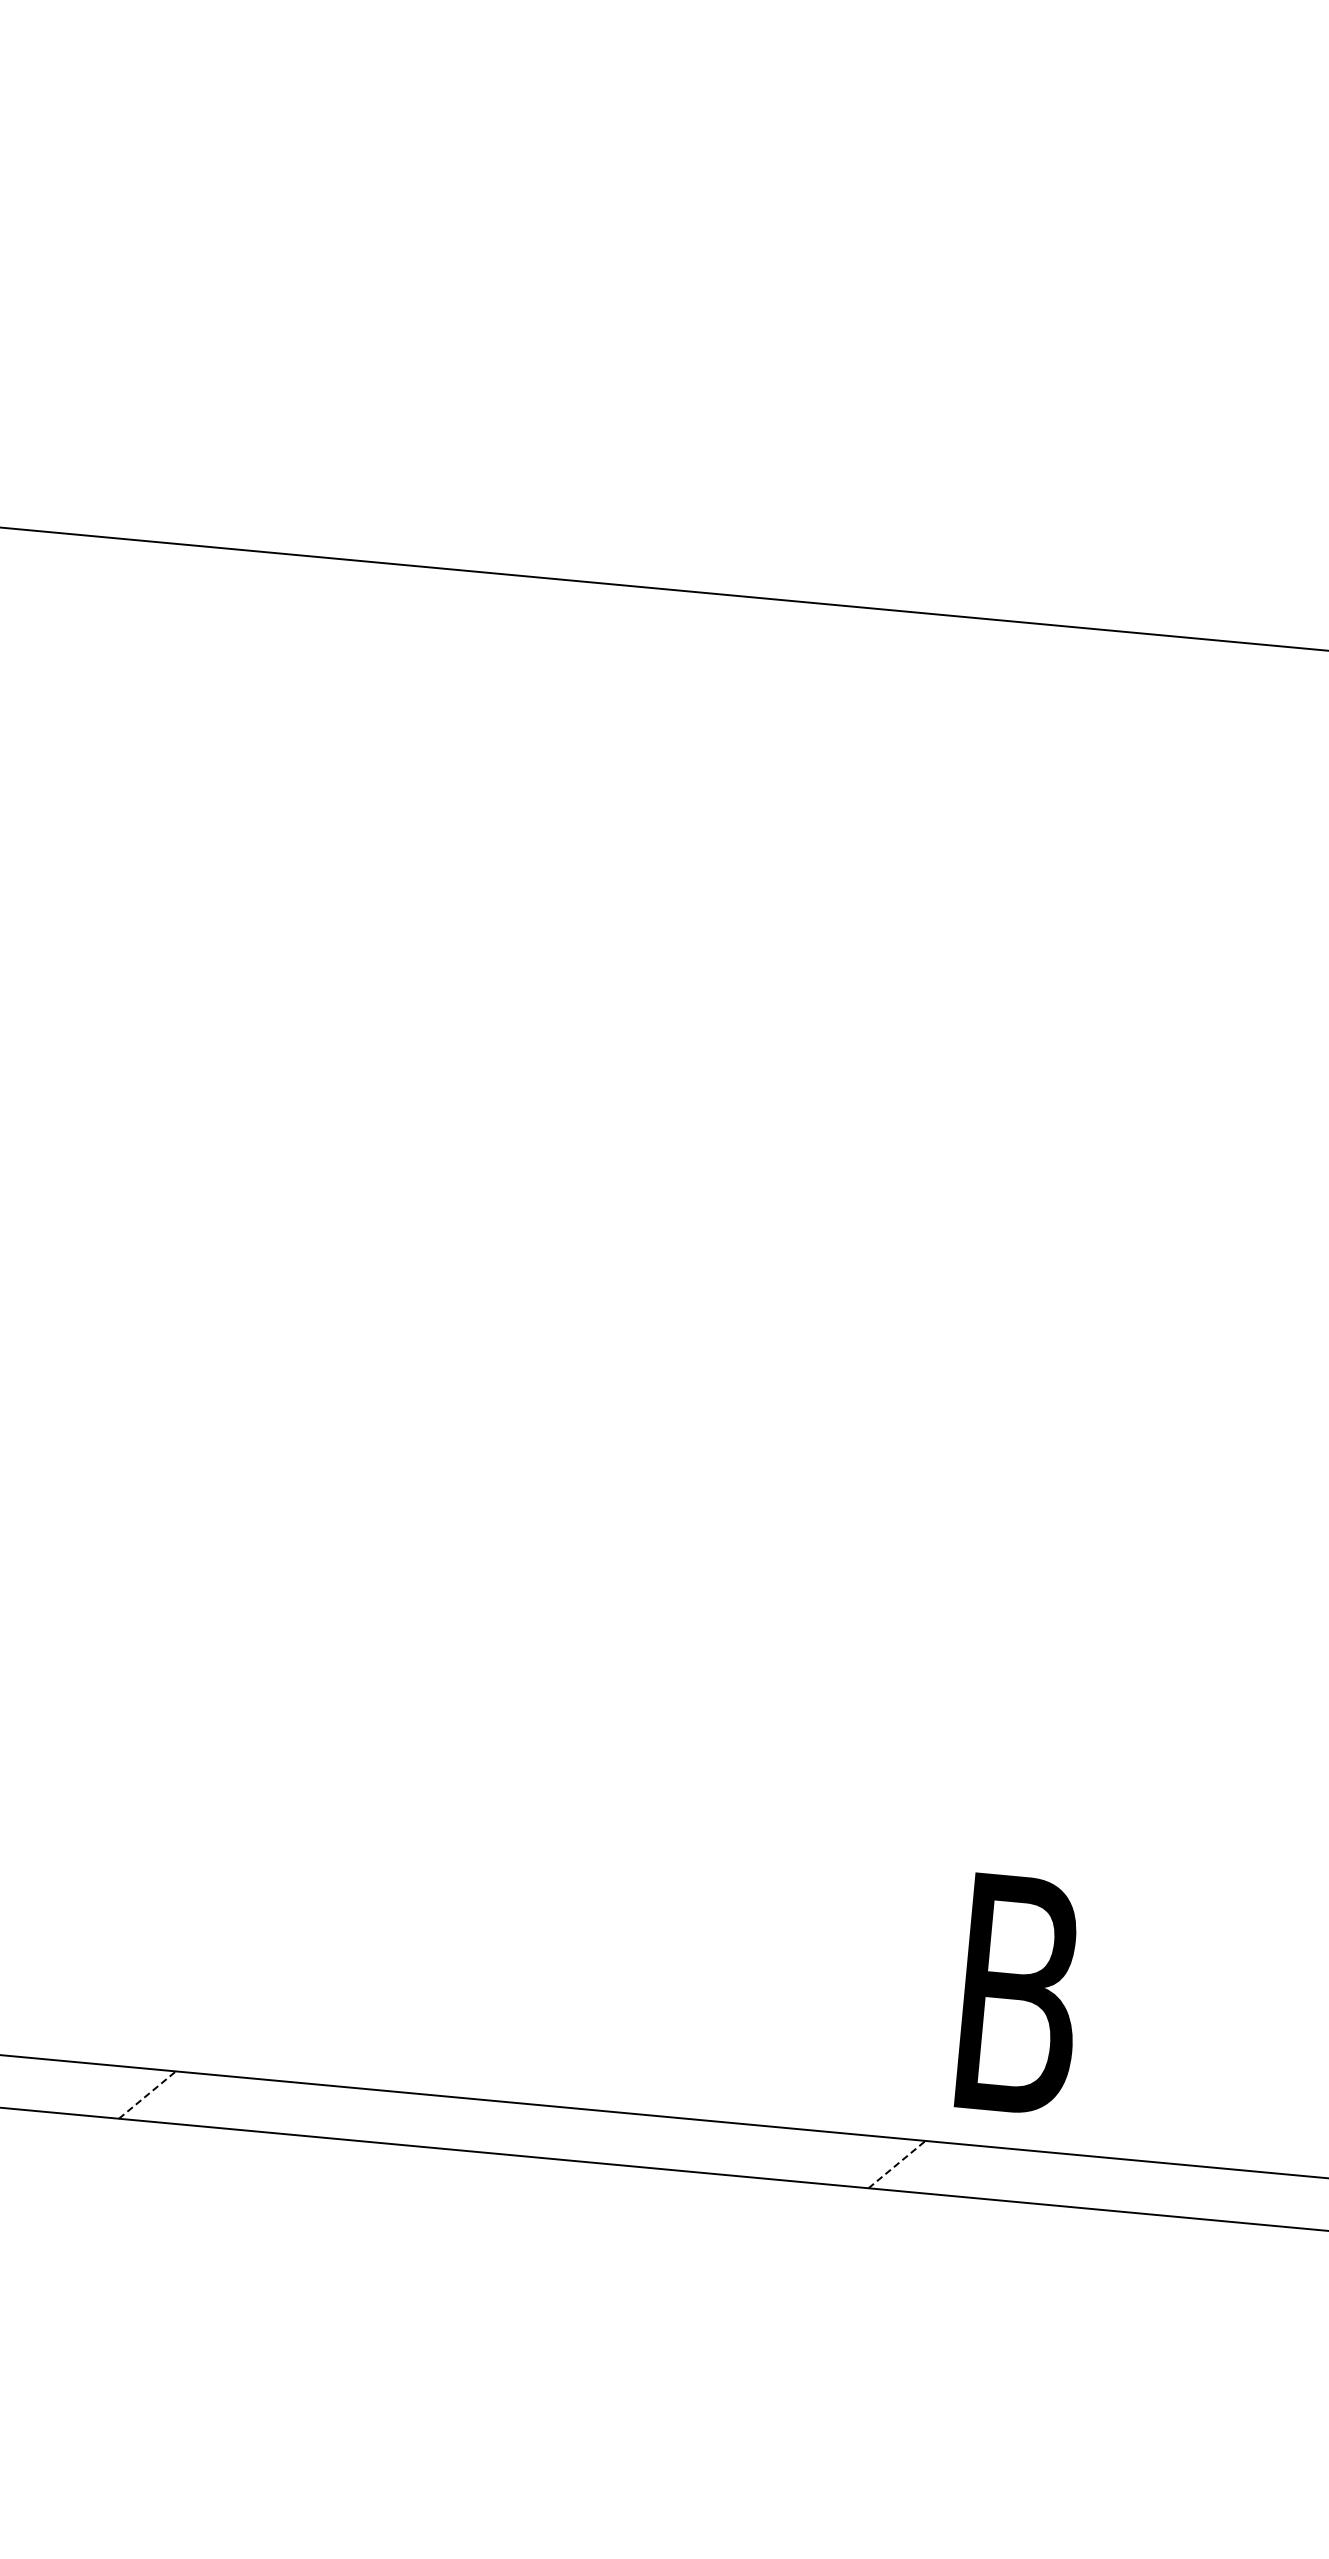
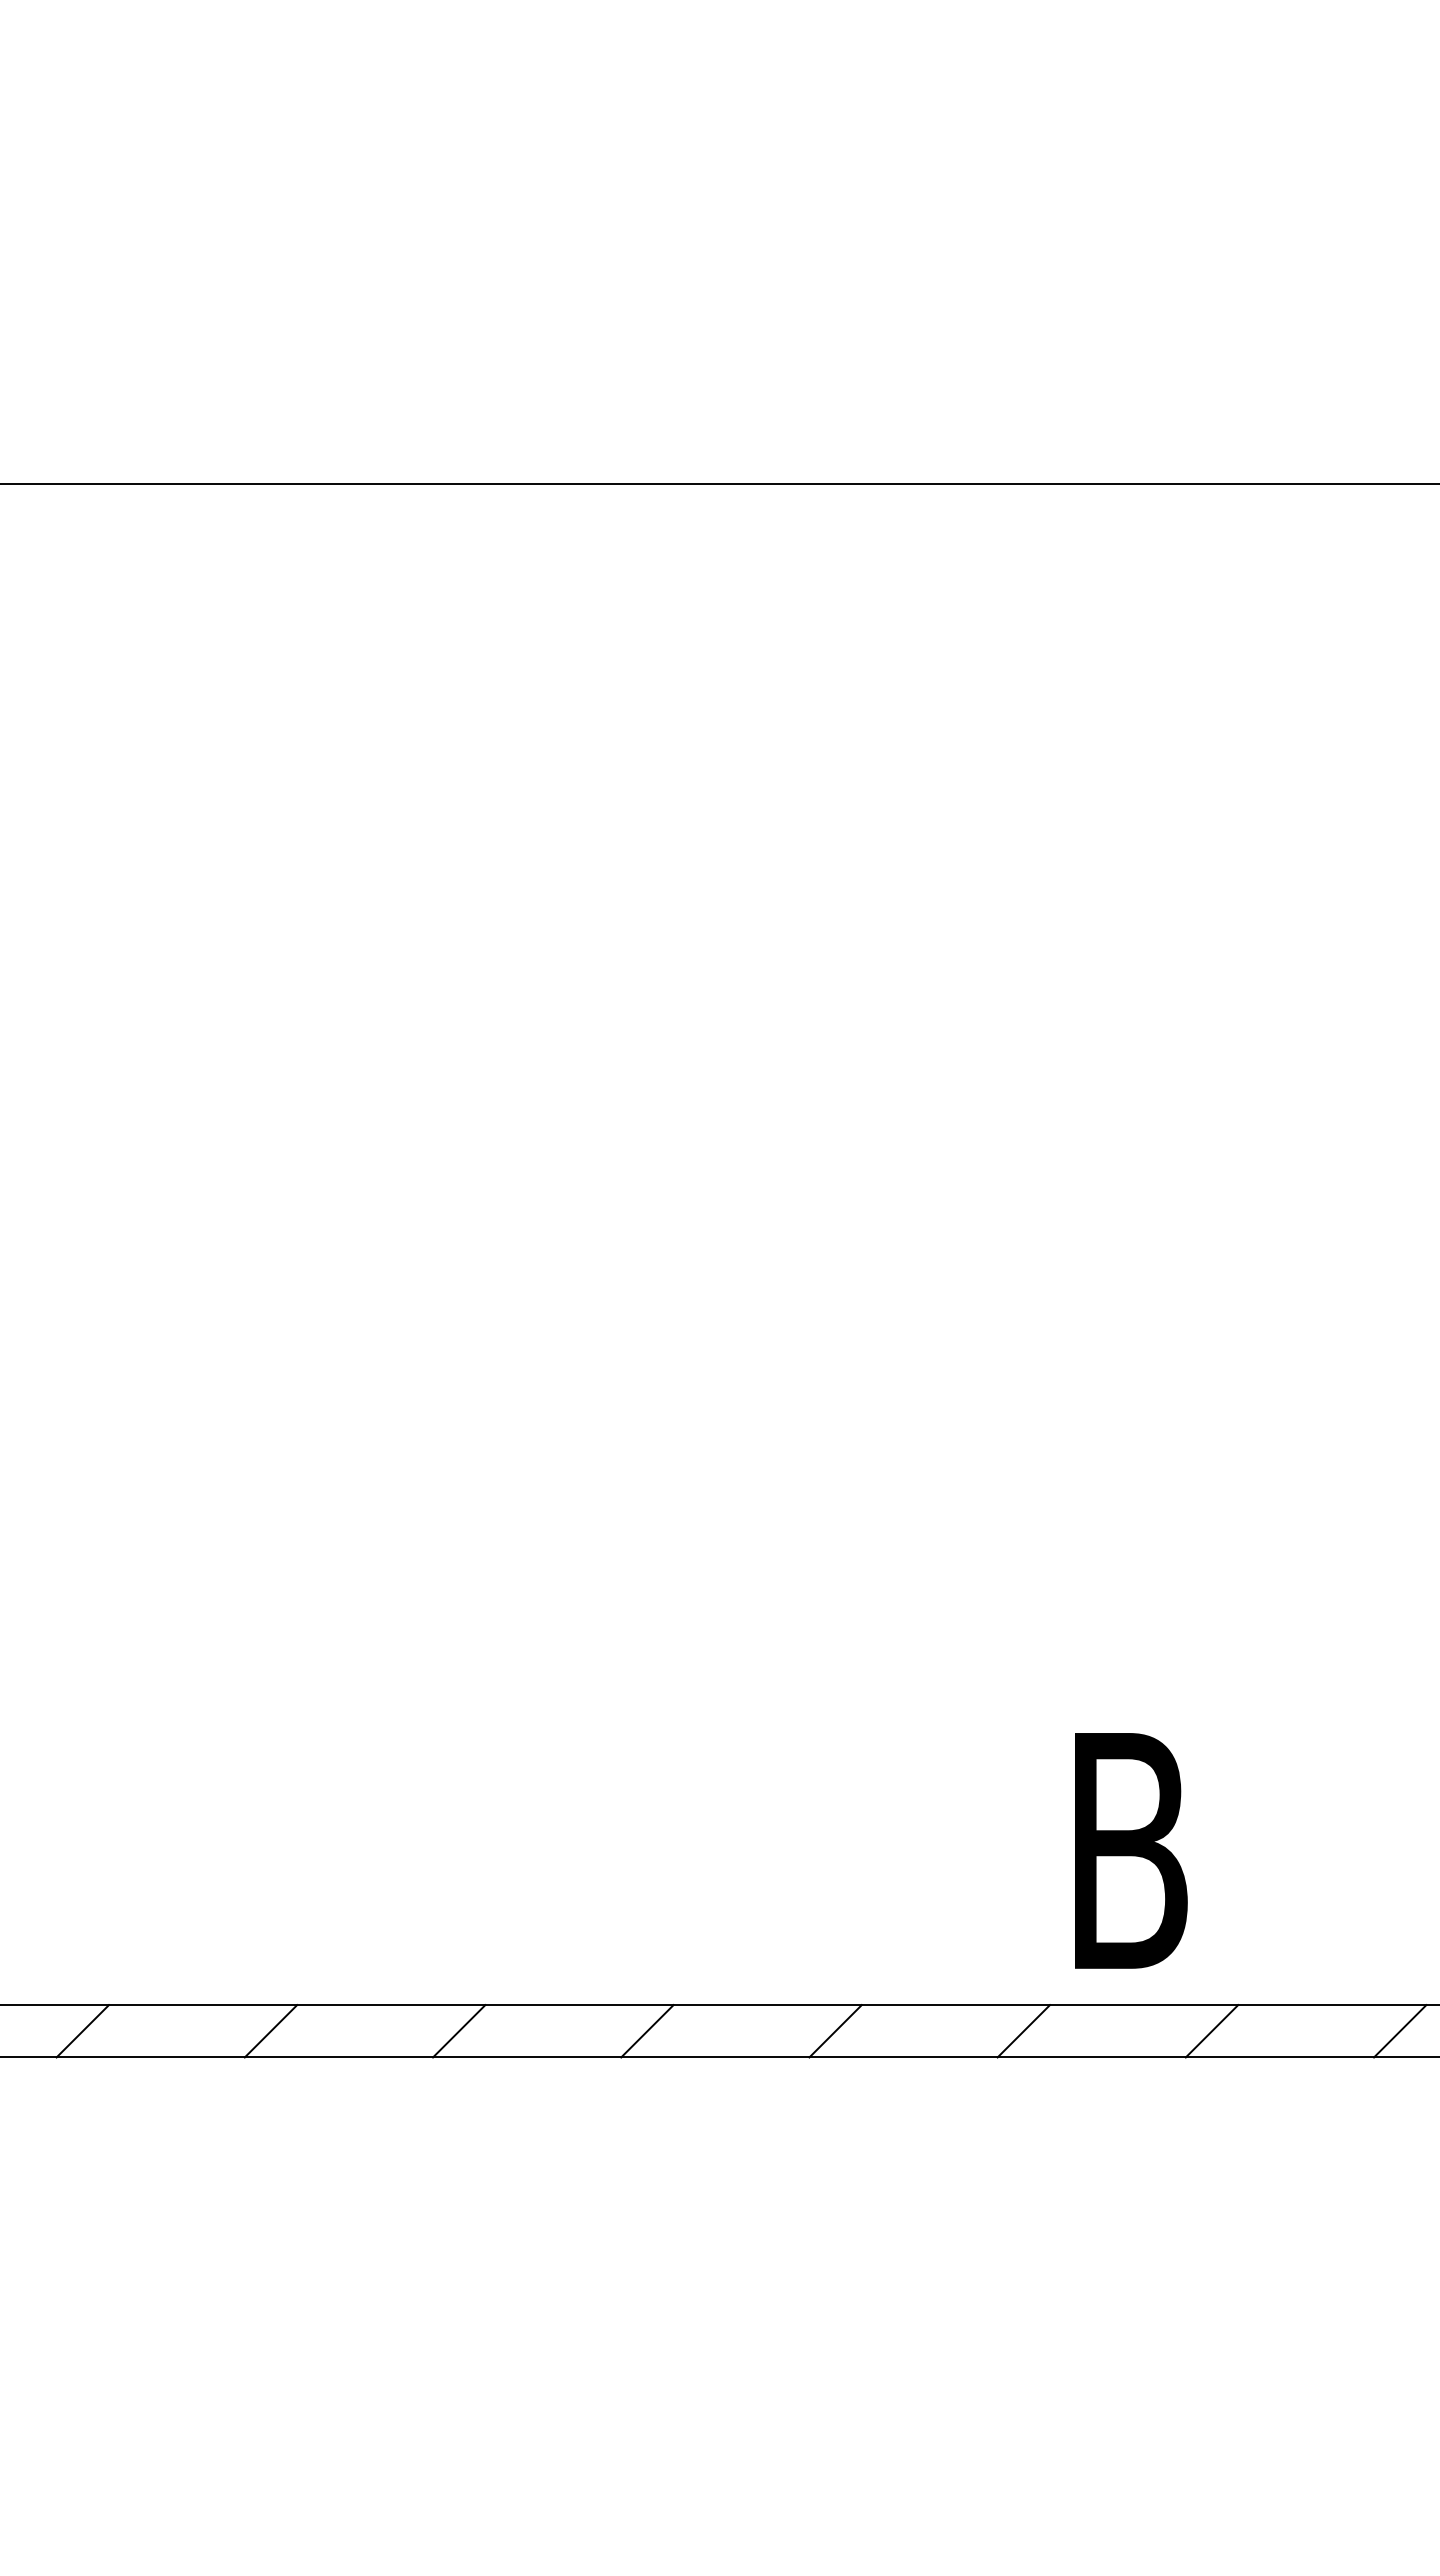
line: (148, 2094) -> (271, 2030), dashed -> solid
line: (335, 2112) -> (459, 2031), added
line: (522, 2130) -> (647, 2031), added
line: (709, 2147) -> (835, 2031), added
line: (897, 2163) -> (1024, 2030), dashed -> solid
line: (1083, 2182) -> (1211, 2031), added
line: (1272, 2199) -> (1400, 2031), added

